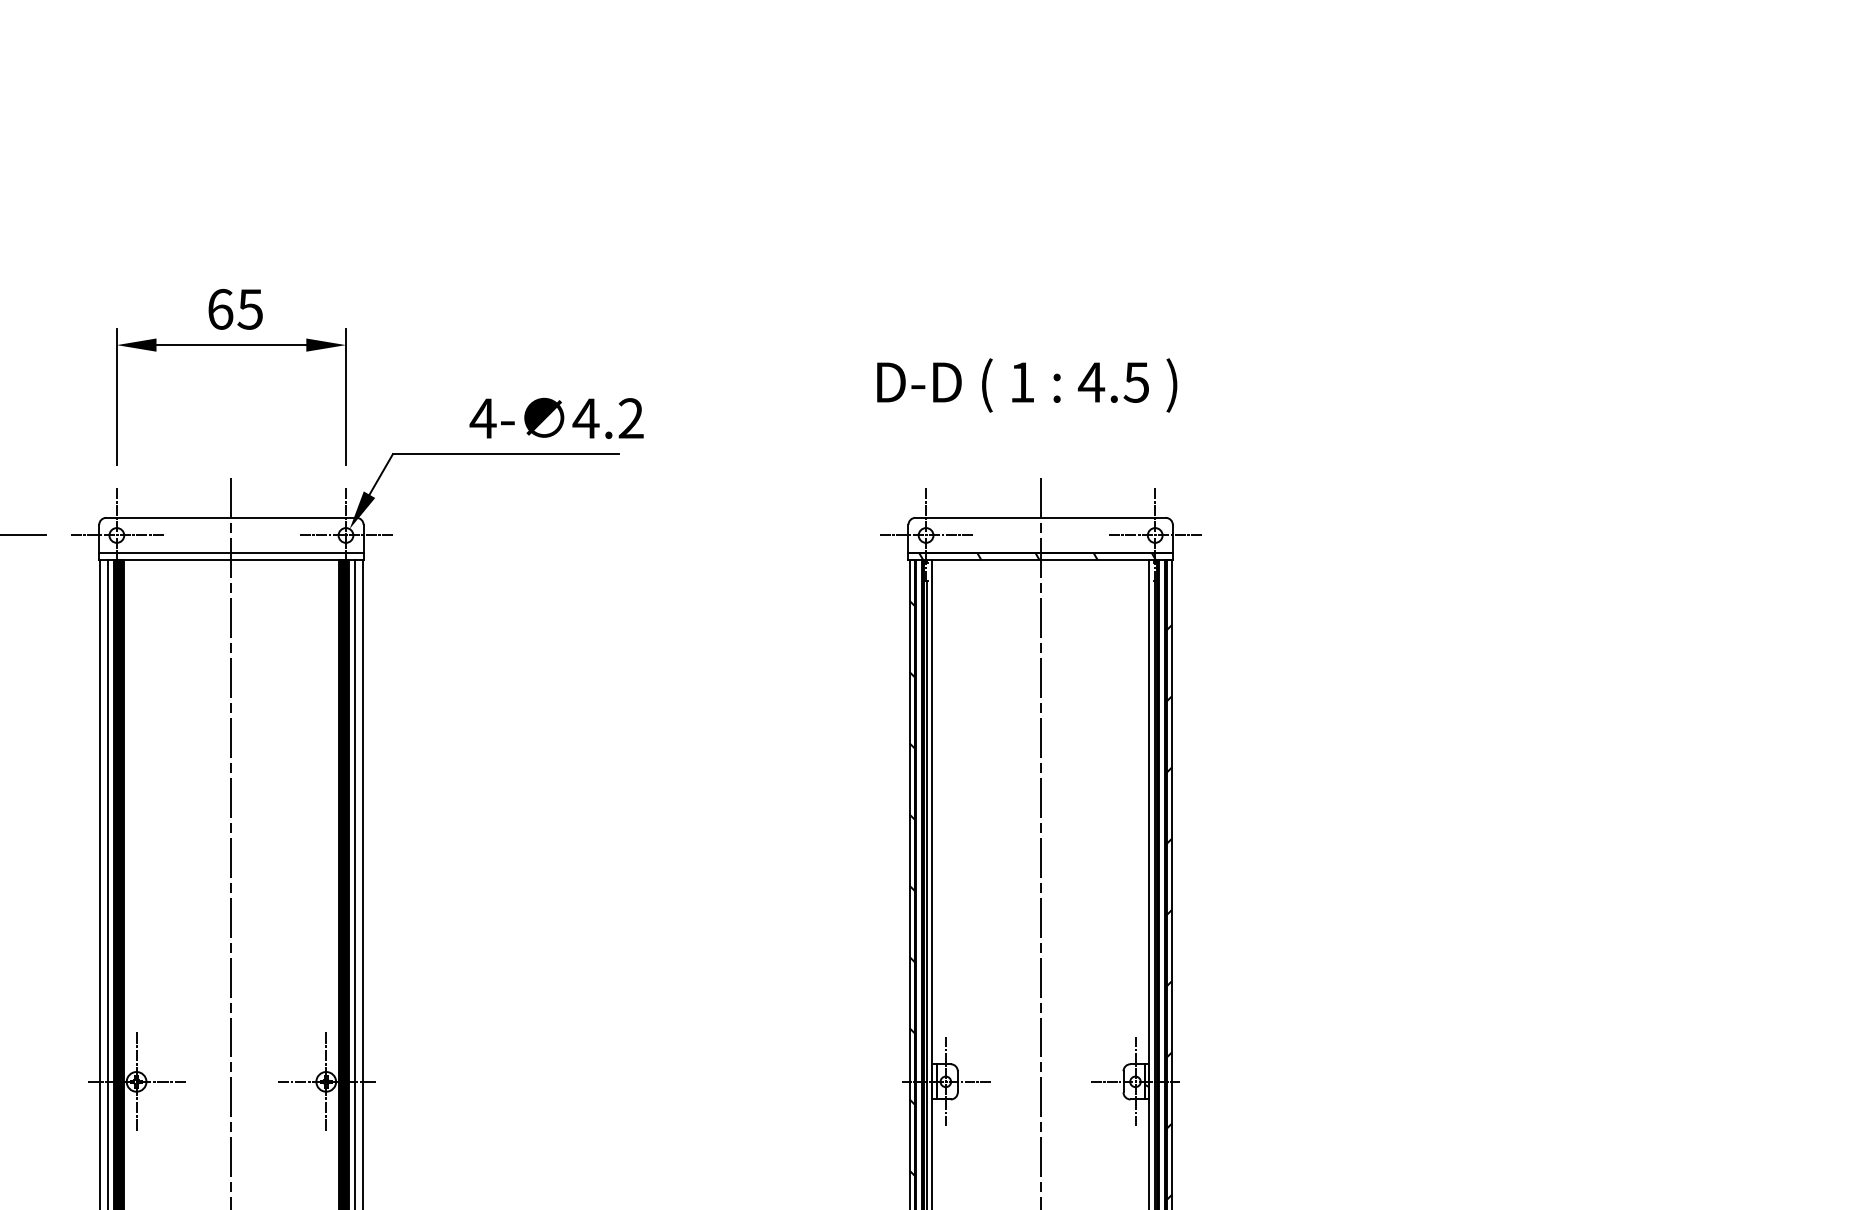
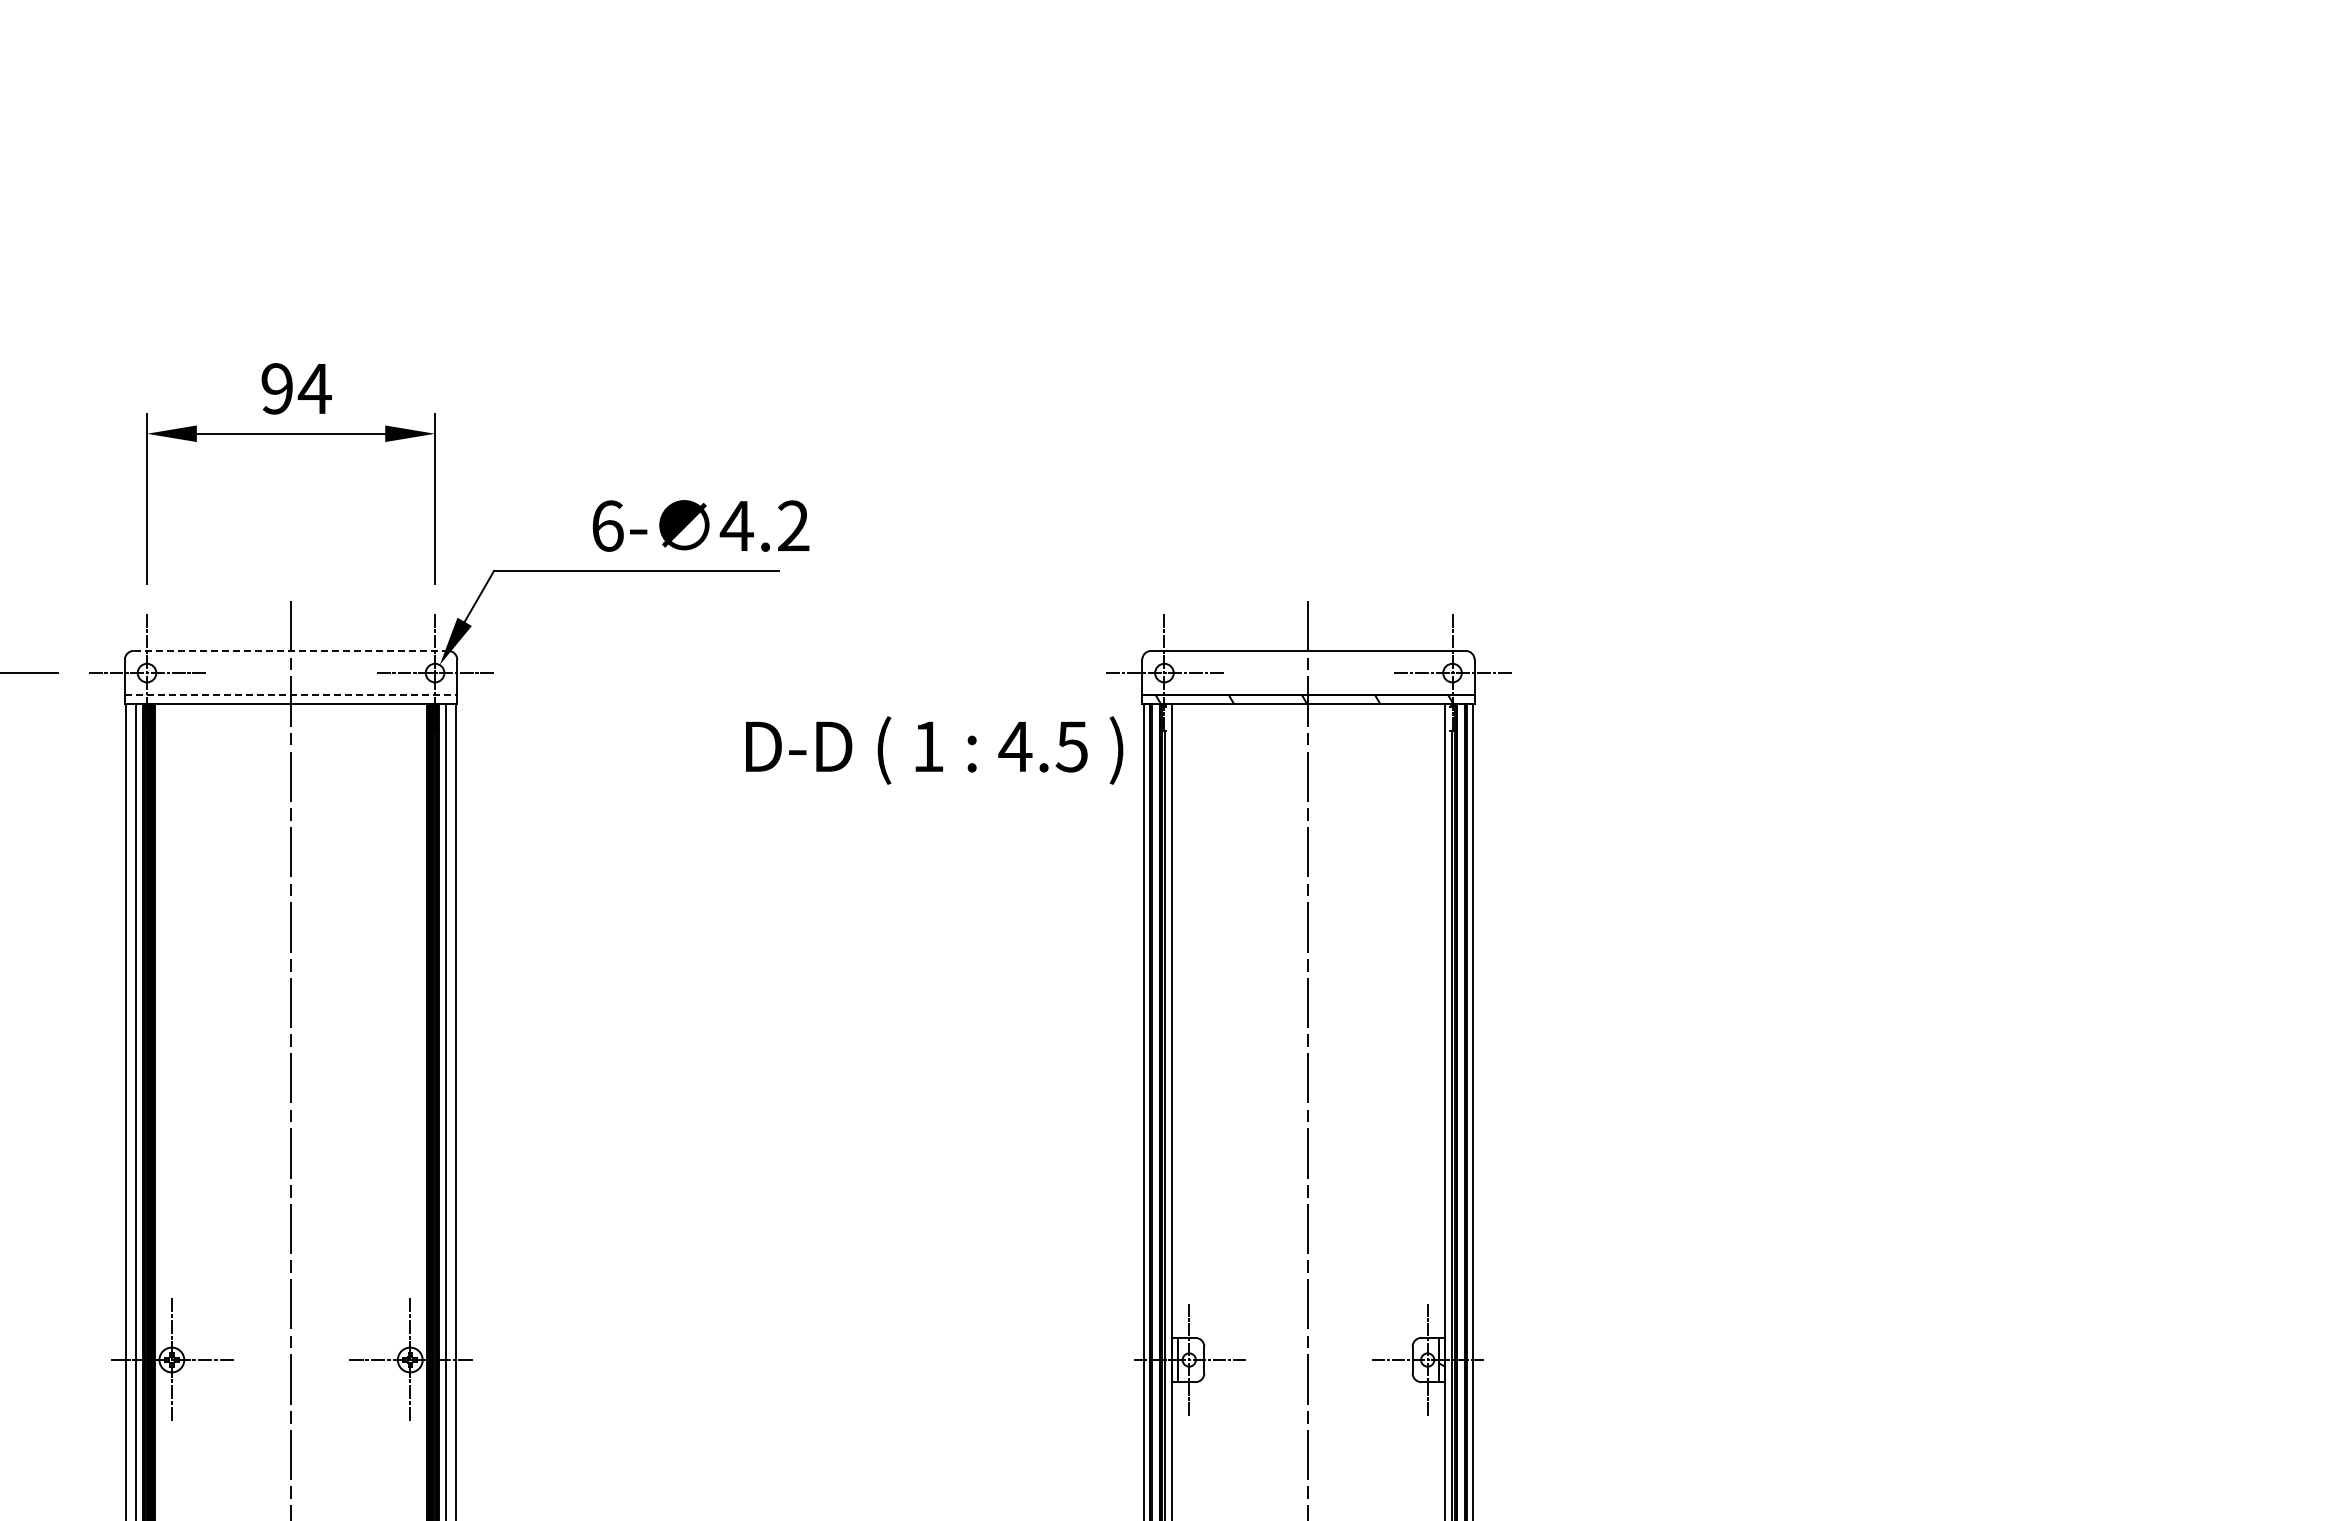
text: (235, 309) -> (296, 388), 65 -> 94
text: (1027, 385) -> (934, 750), moved
text: (483, 418) -> (607, 525), 4- -> 6-
line: (231, 517) -> (291, 650), solid -> dashed
line: (231, 553) -> (291, 695), solid -> dashed
hatch: (911, 888) -> (1146, 1116), removed
hatch: (1168, 912) -> (1469, 1146), removed

